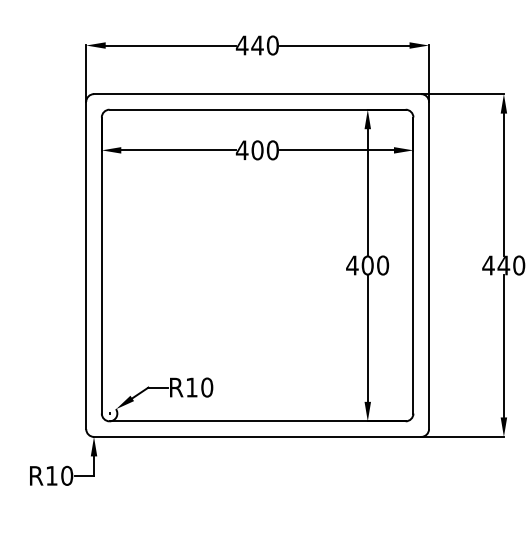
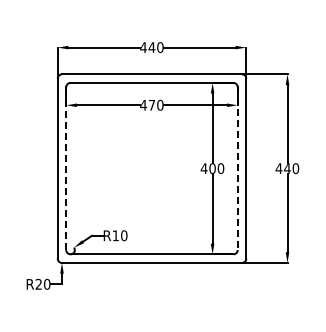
text: (256, 148) -> (151, 104), 400 -> 470
line: (102, 265) -> (66, 168), solid -> dashed
line: (413, 267) -> (237, 169), solid -> dashed
text: (51, 474) -> (38, 283), R10 -> R20

